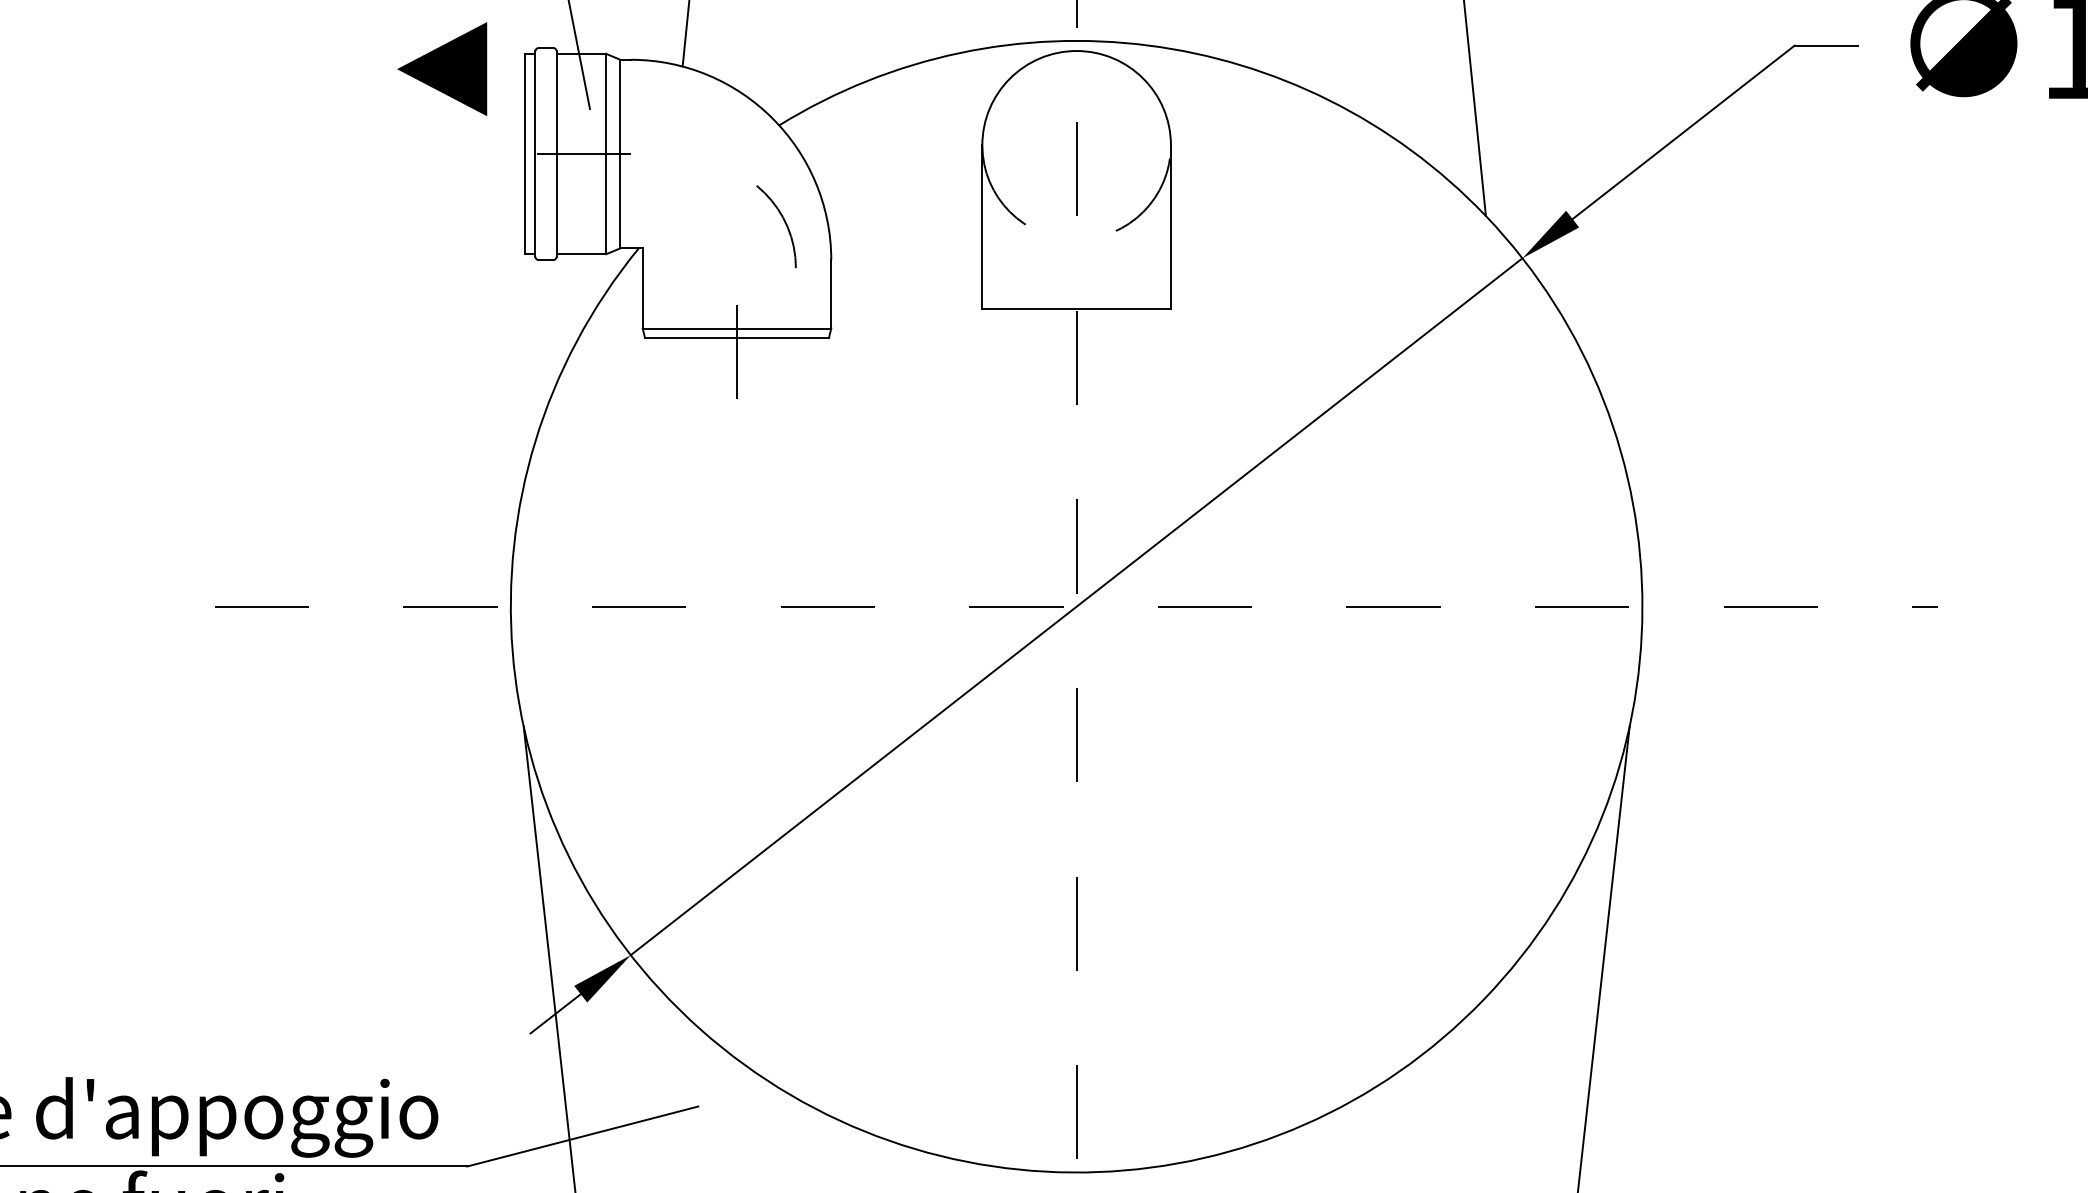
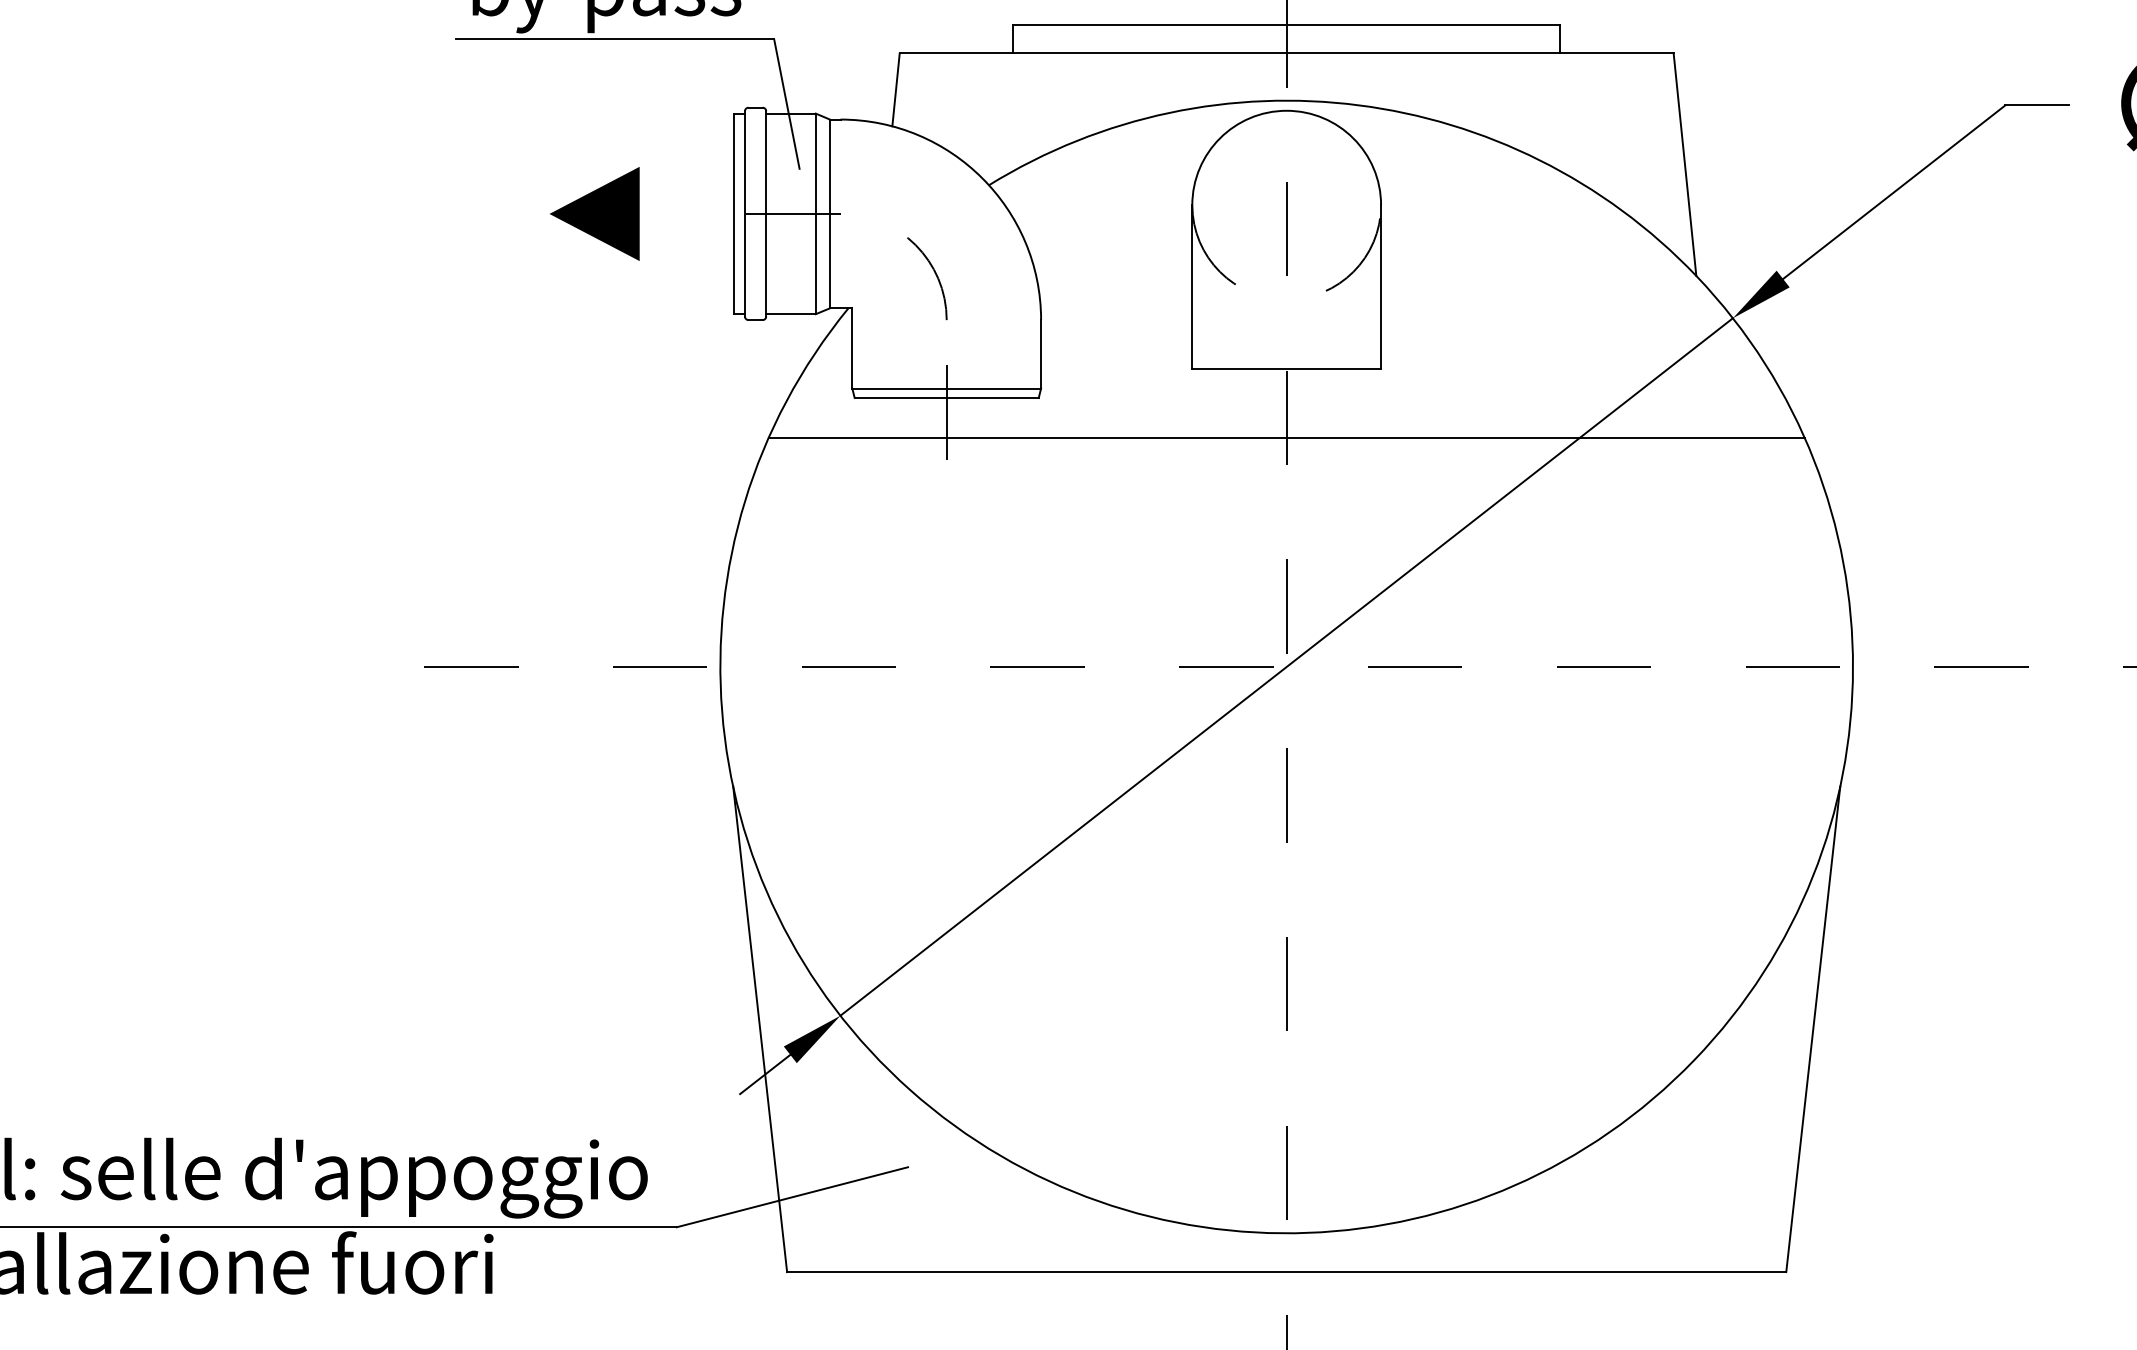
line: (442, 68) -> (594, 213), moved
arc: (784, 223) -> (935, 275), moved
line: (1076, 377) -> (1286, 437), added

